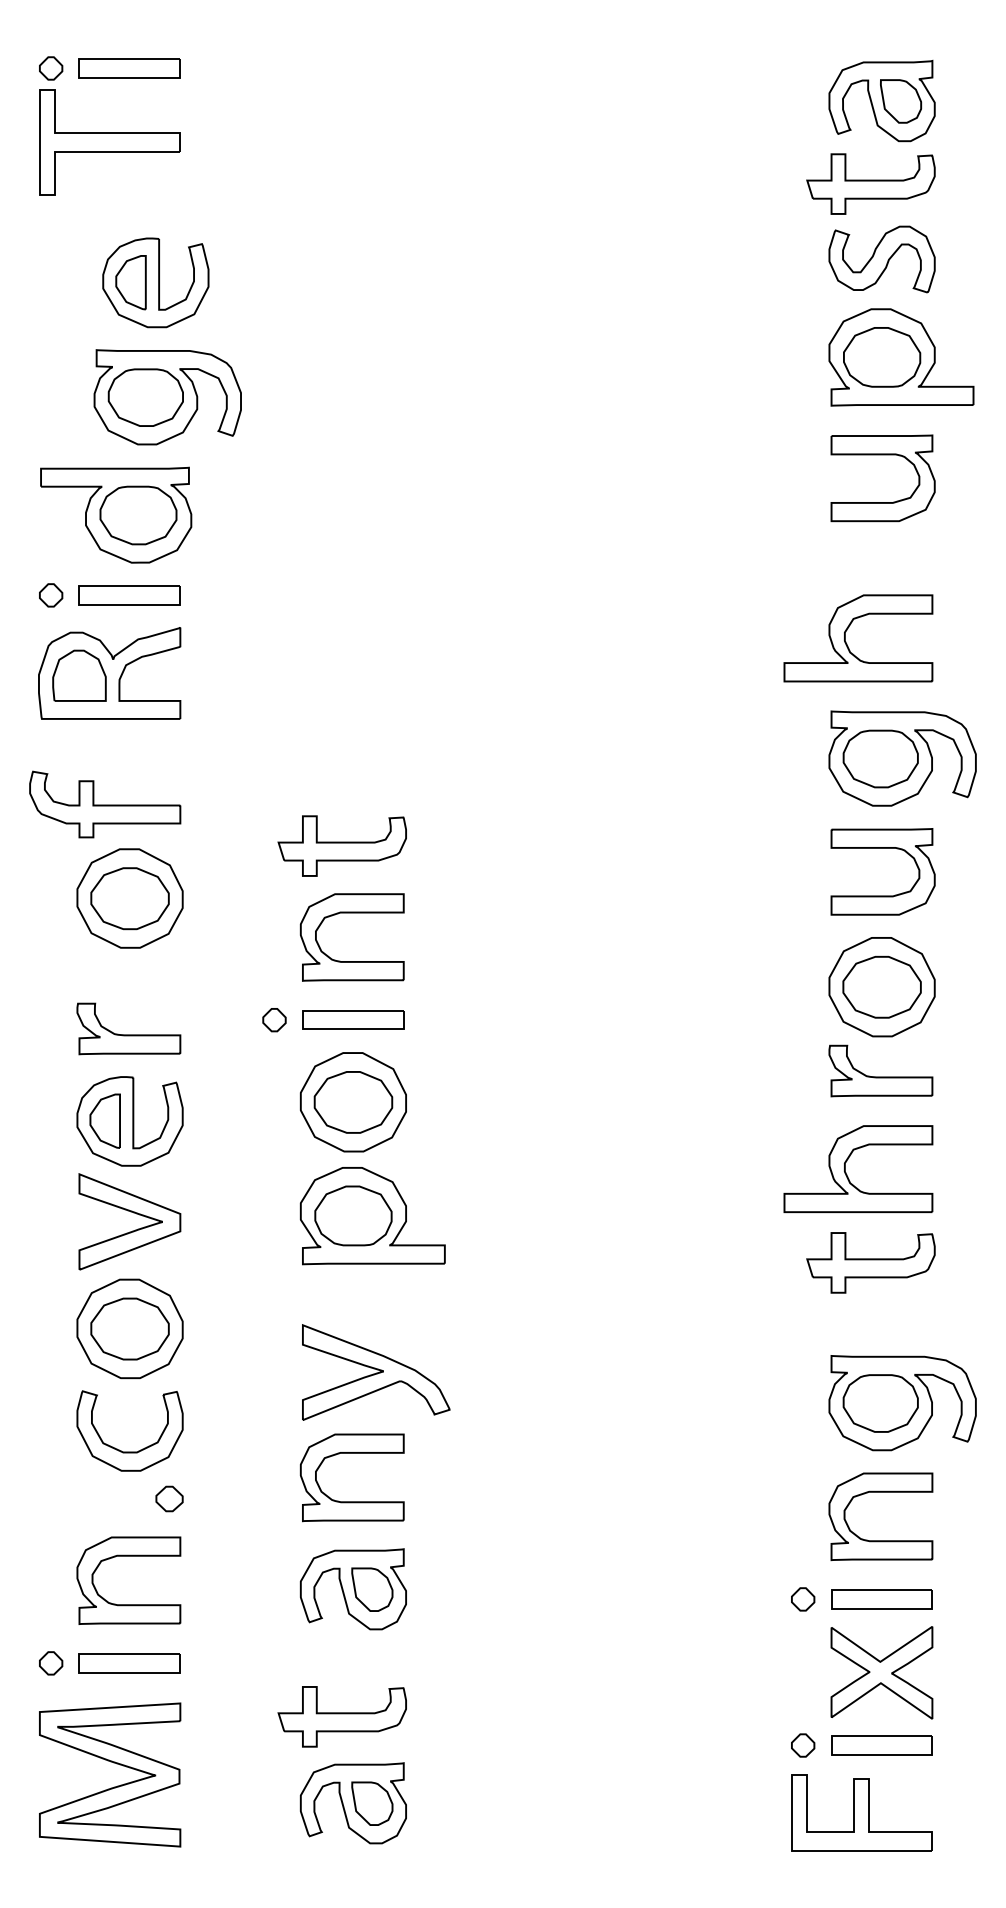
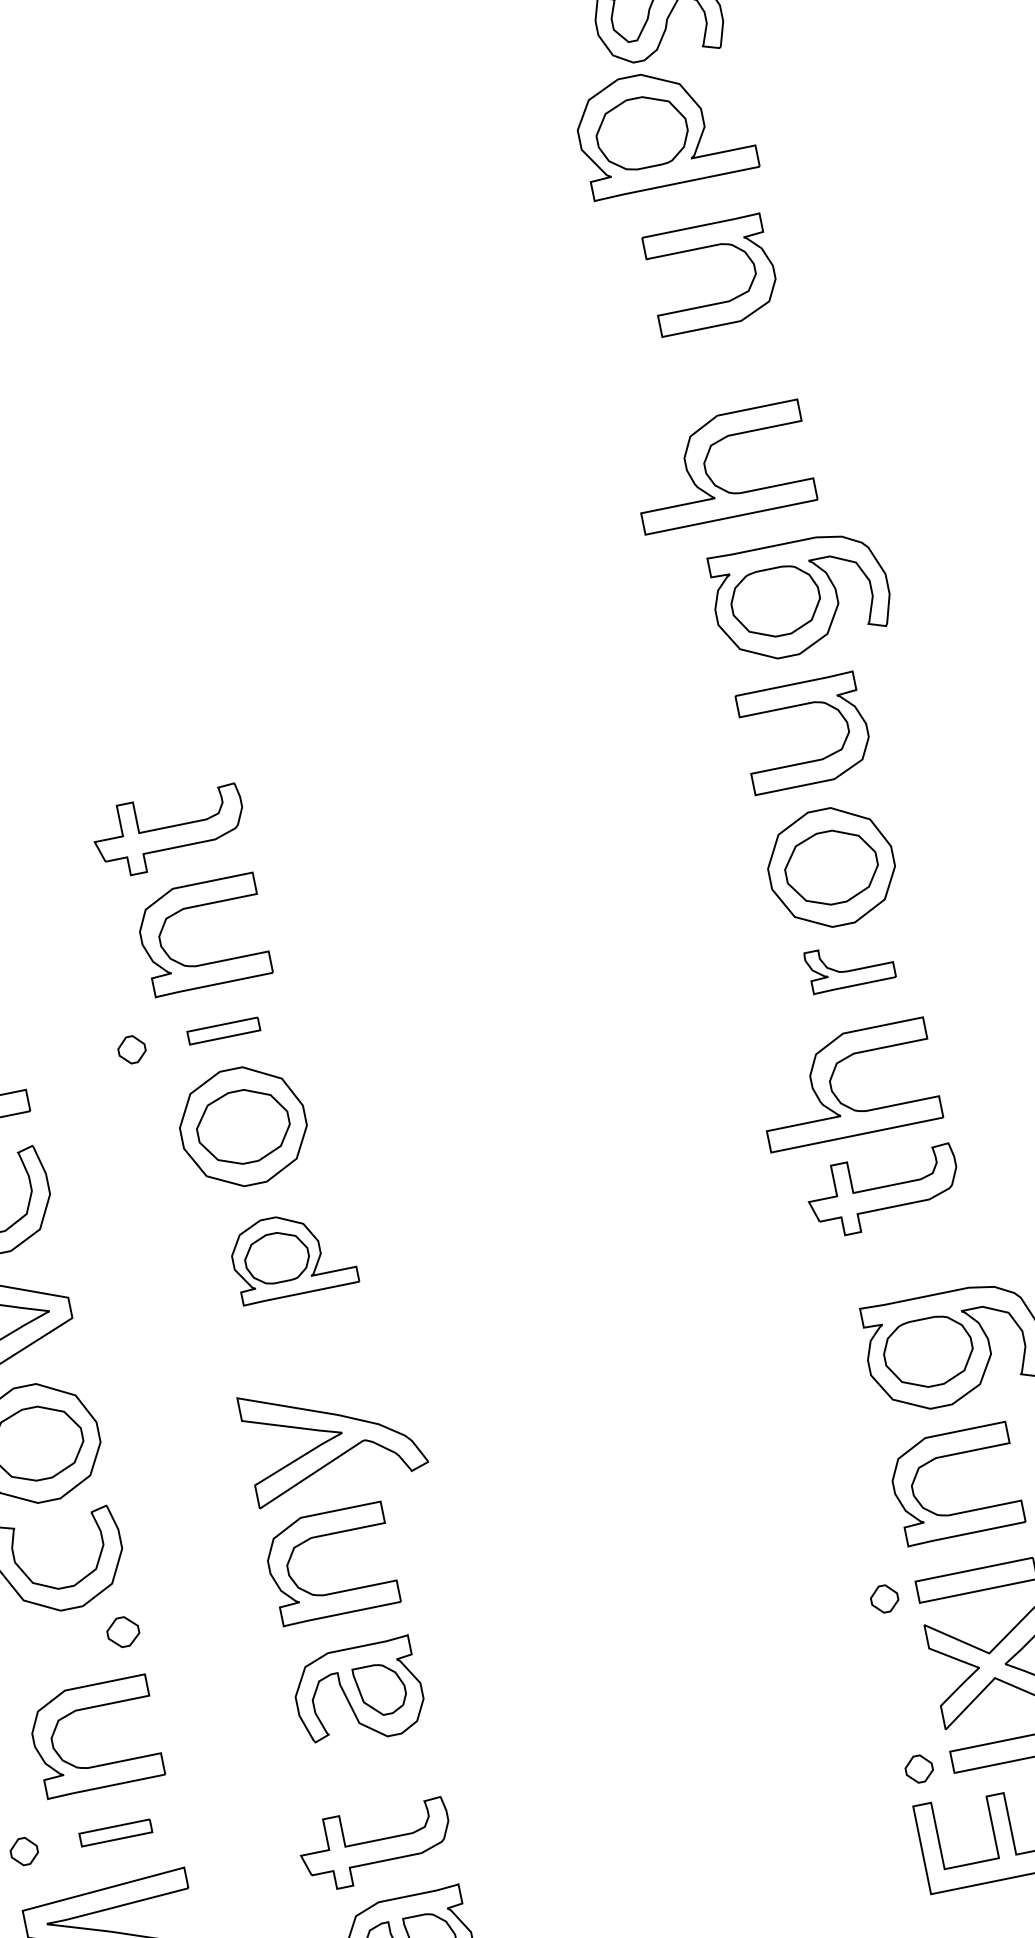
part: (901, 357) -> (664, 128), moved
part: (353, 1019) -> (223, 1030), size x0.6
part: (880, 1070) -> (849, 964), size x0.7
part: (372, 1216) -> (292, 1255), size x0.7
part: (129, 1663) -> (115, 1833), size x0.6

